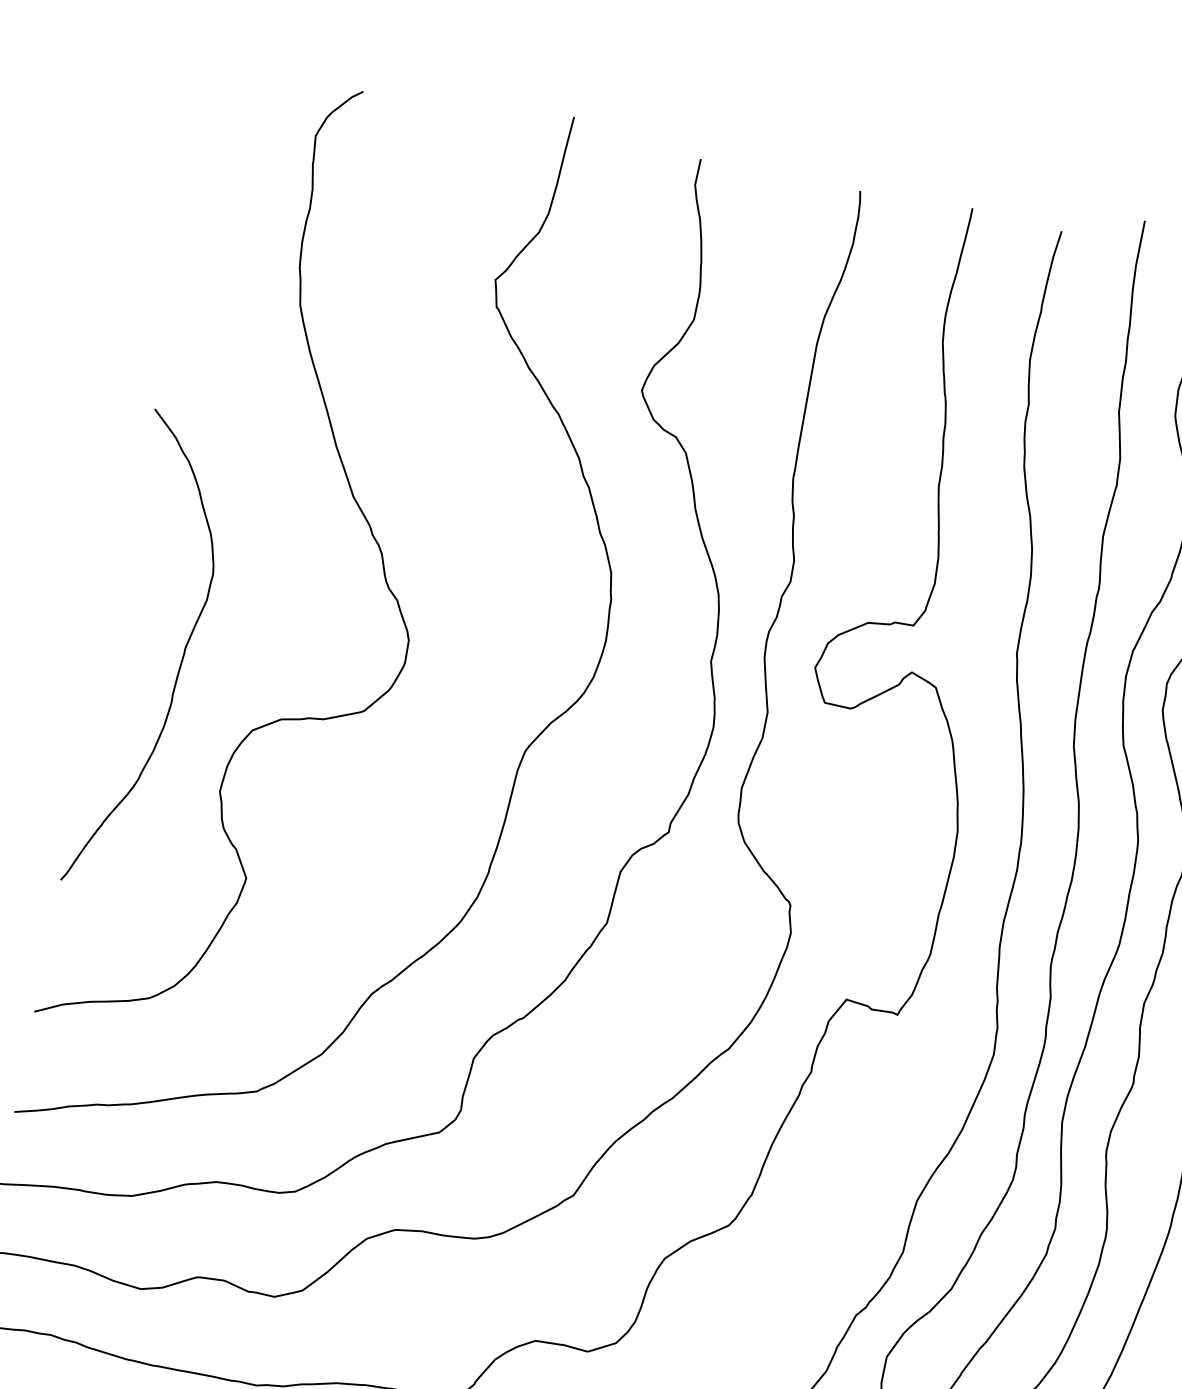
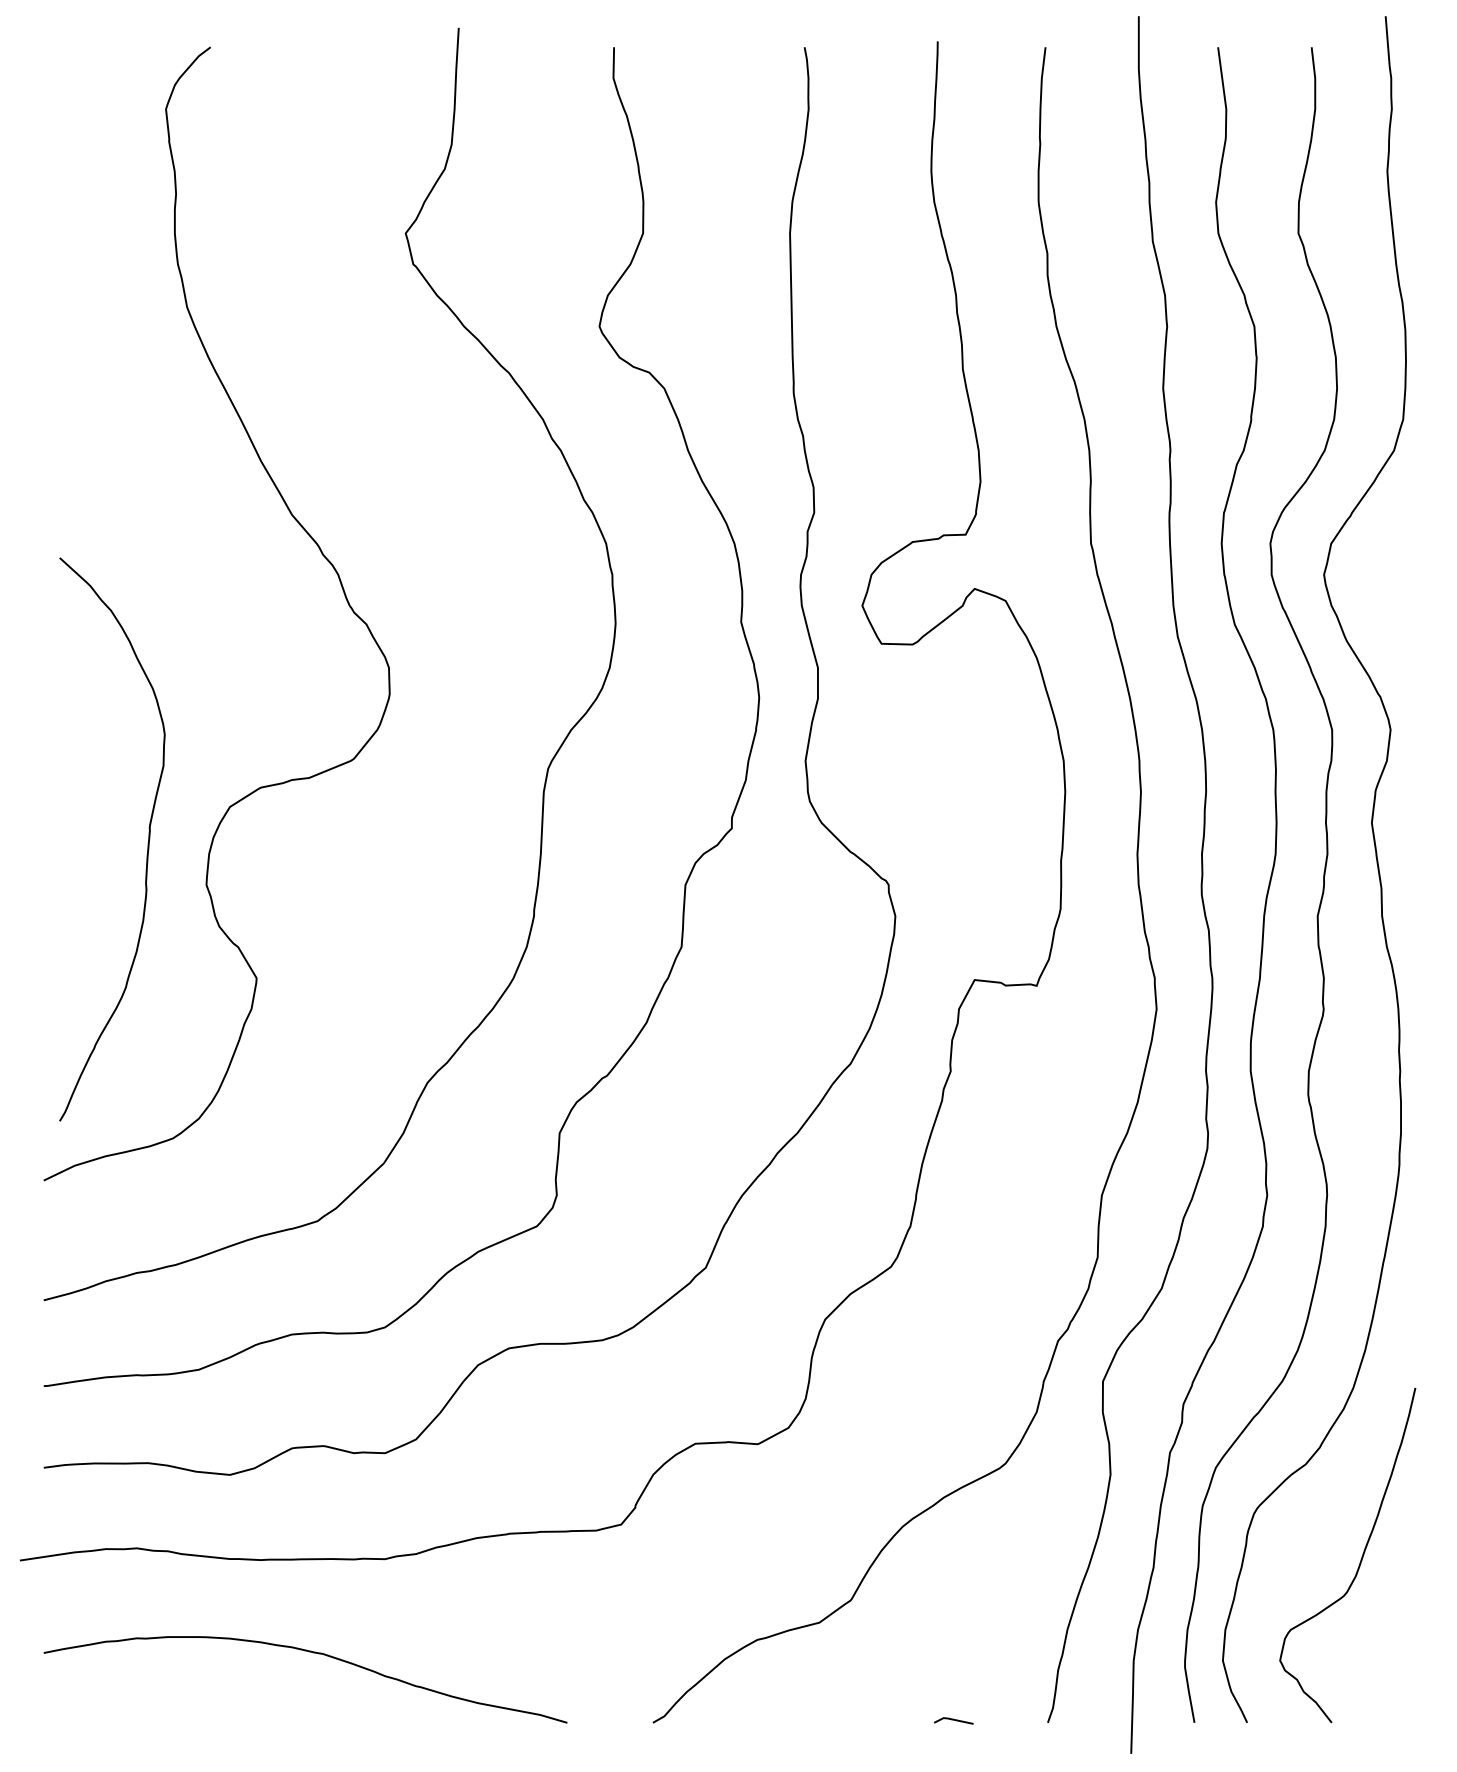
curve: (180, 662) -> (147, 843), moved

